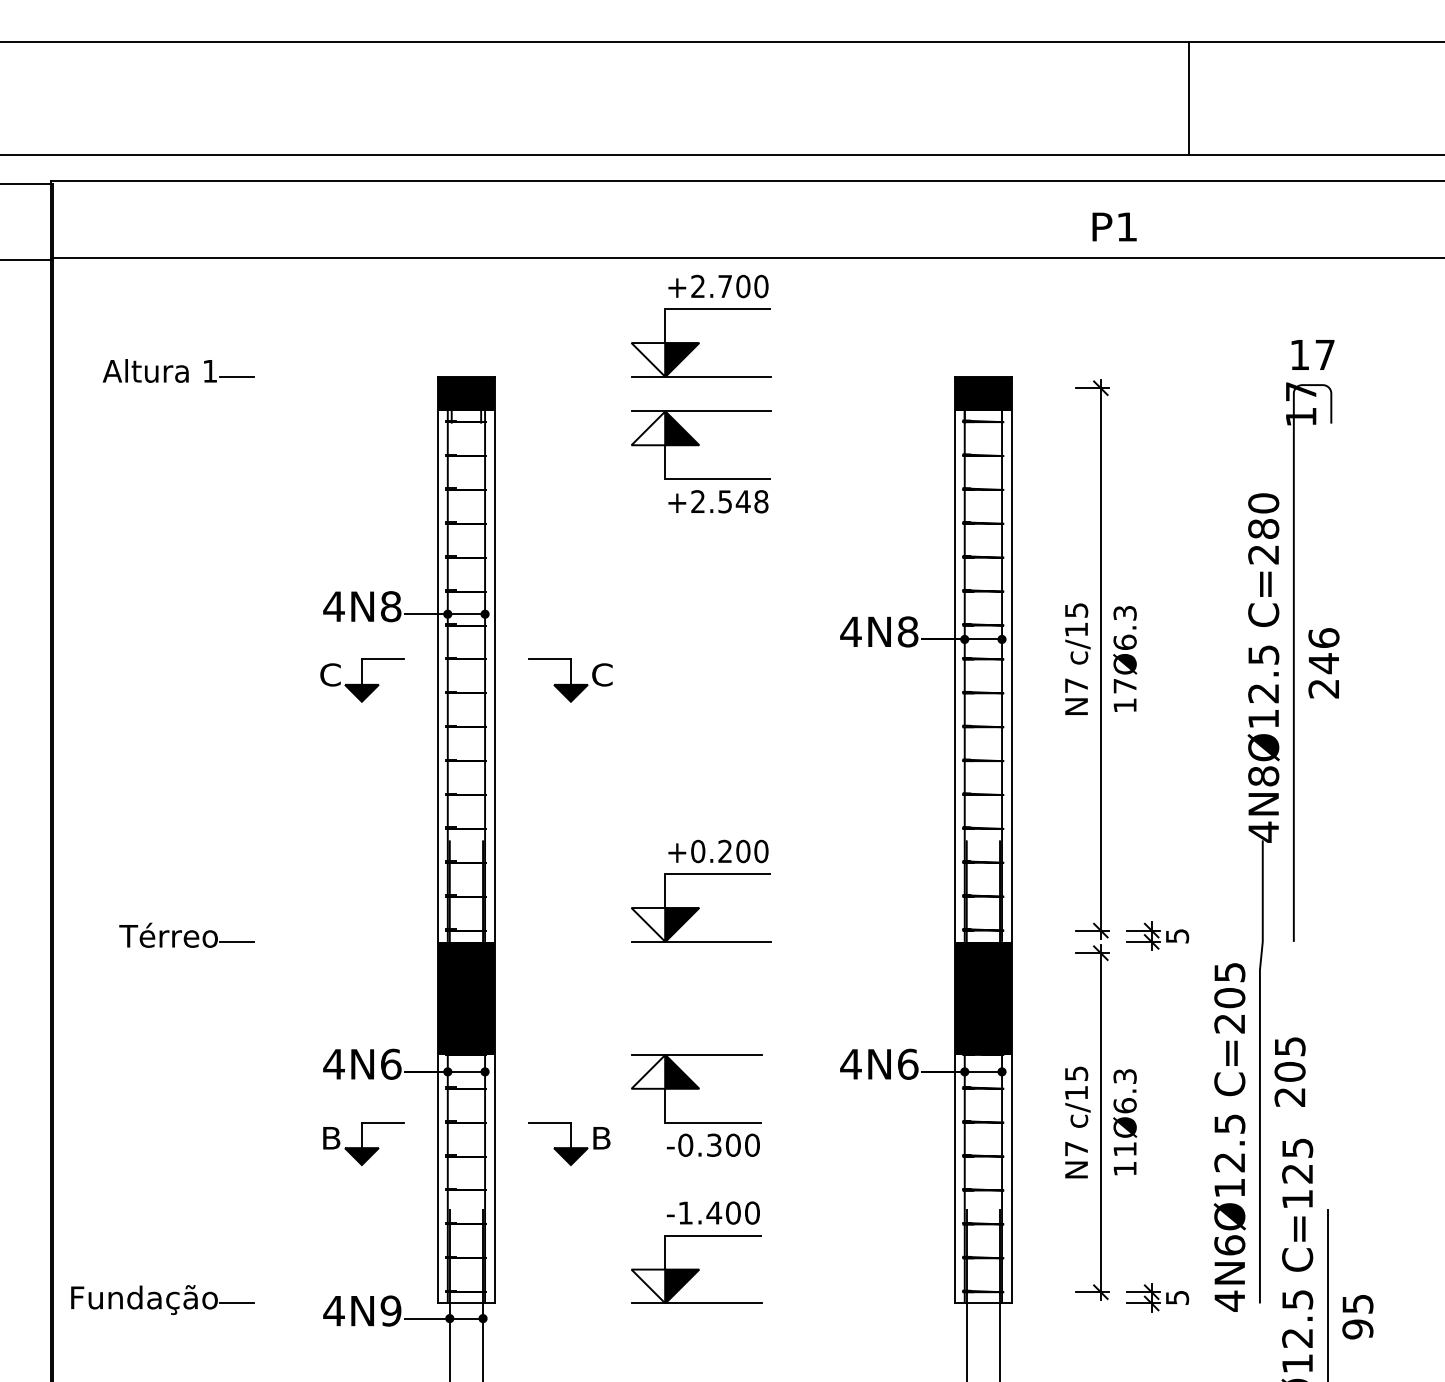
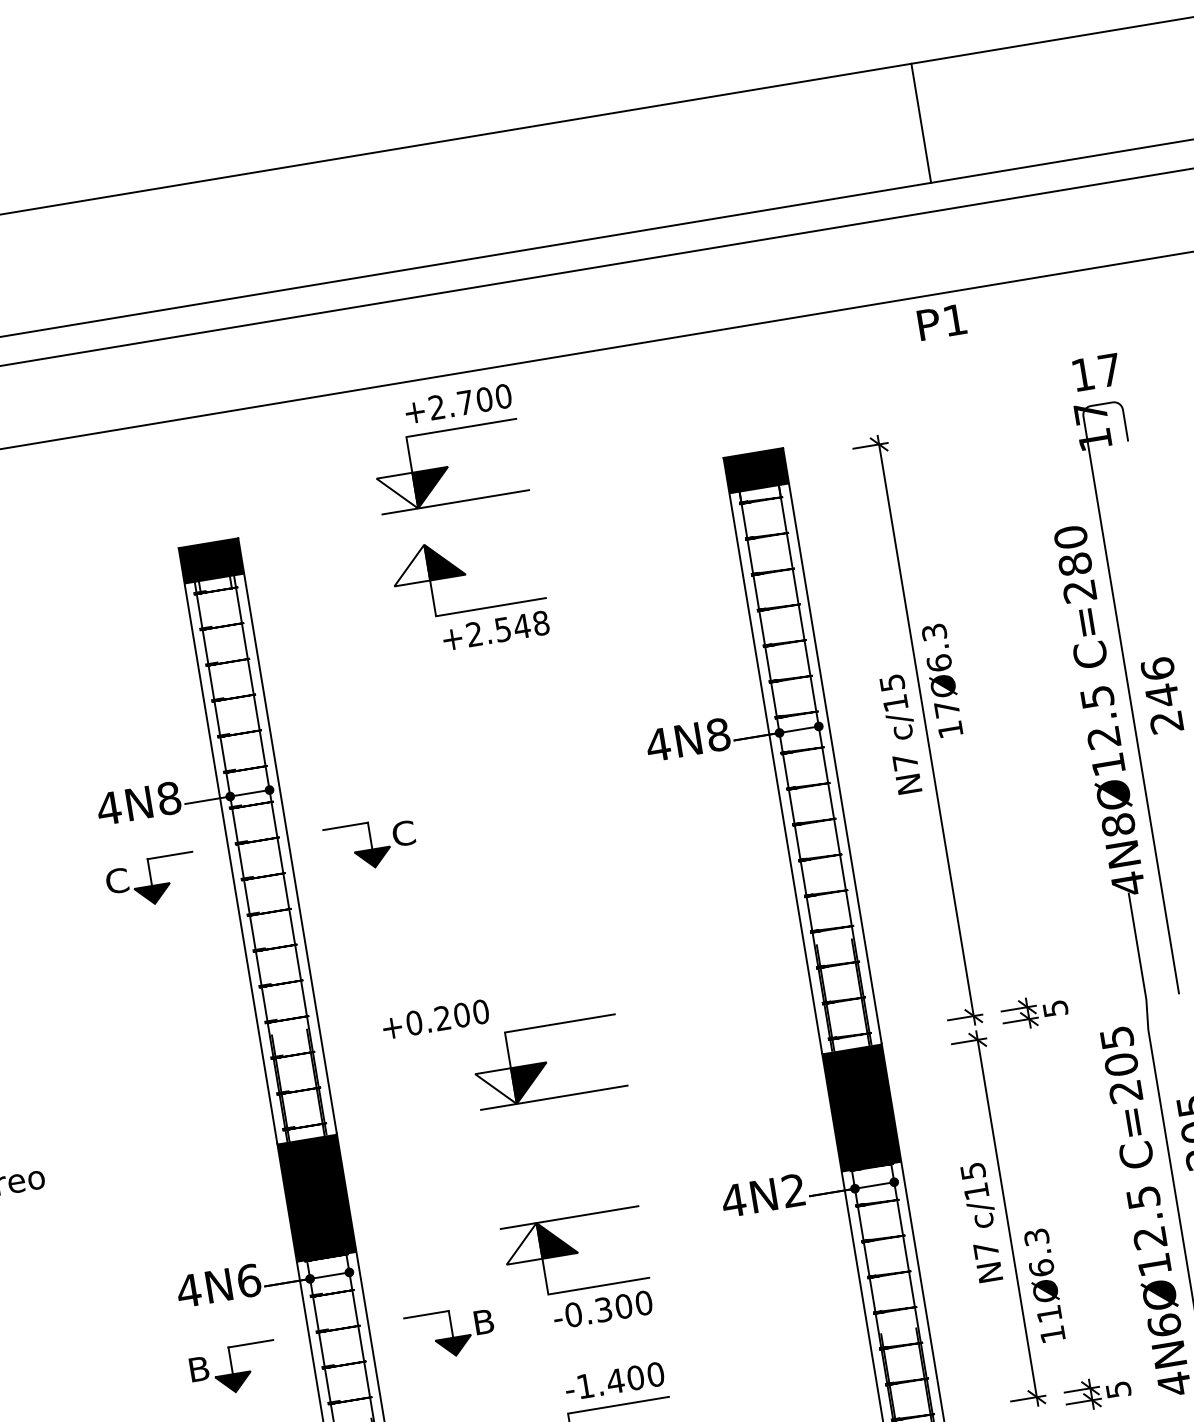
text: (1114, 226) -> (941, 321), moved
line: (700, 411) -> (461, 538), removed
text: (1125, 658) -> (942, 680), moved
text: (718, 851) -> (435, 1019), moved
line: (236, 941) -> (64, 1178), removed
text: (908, 1063) -> (794, 1189), 4N6 -> 4N2
text: (1125, 1122) -> (1045, 1285), moved

